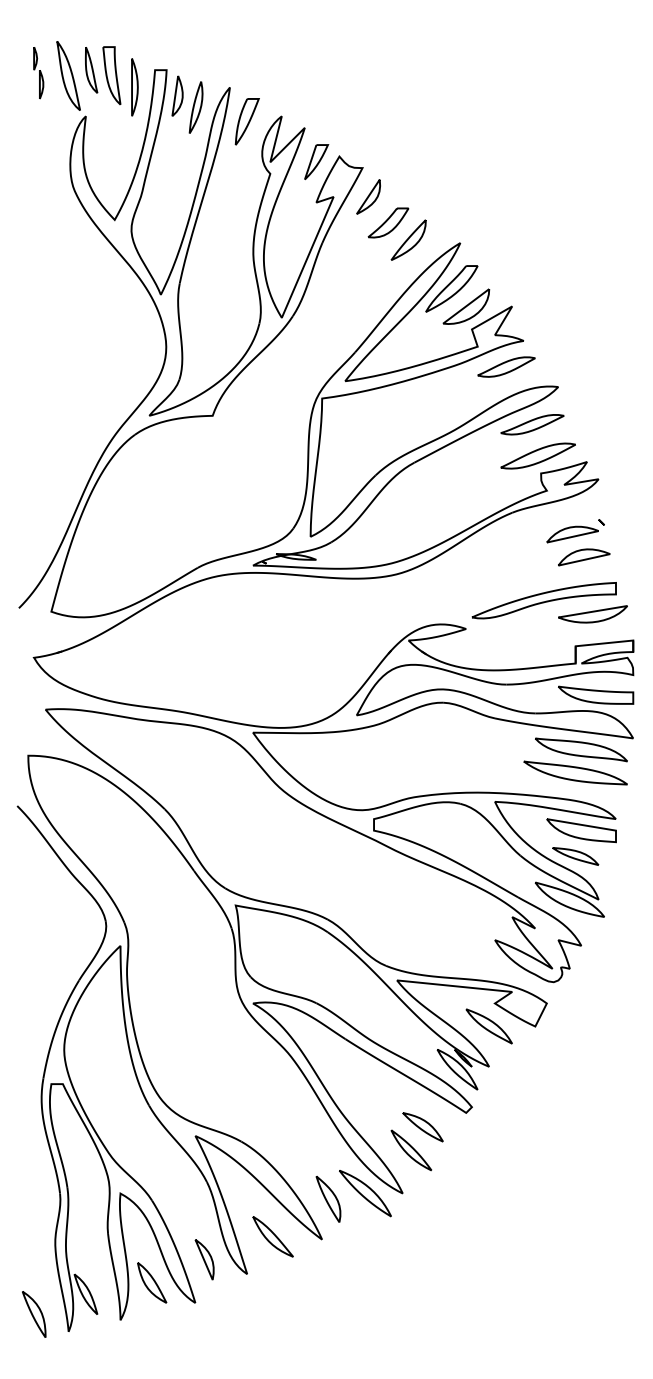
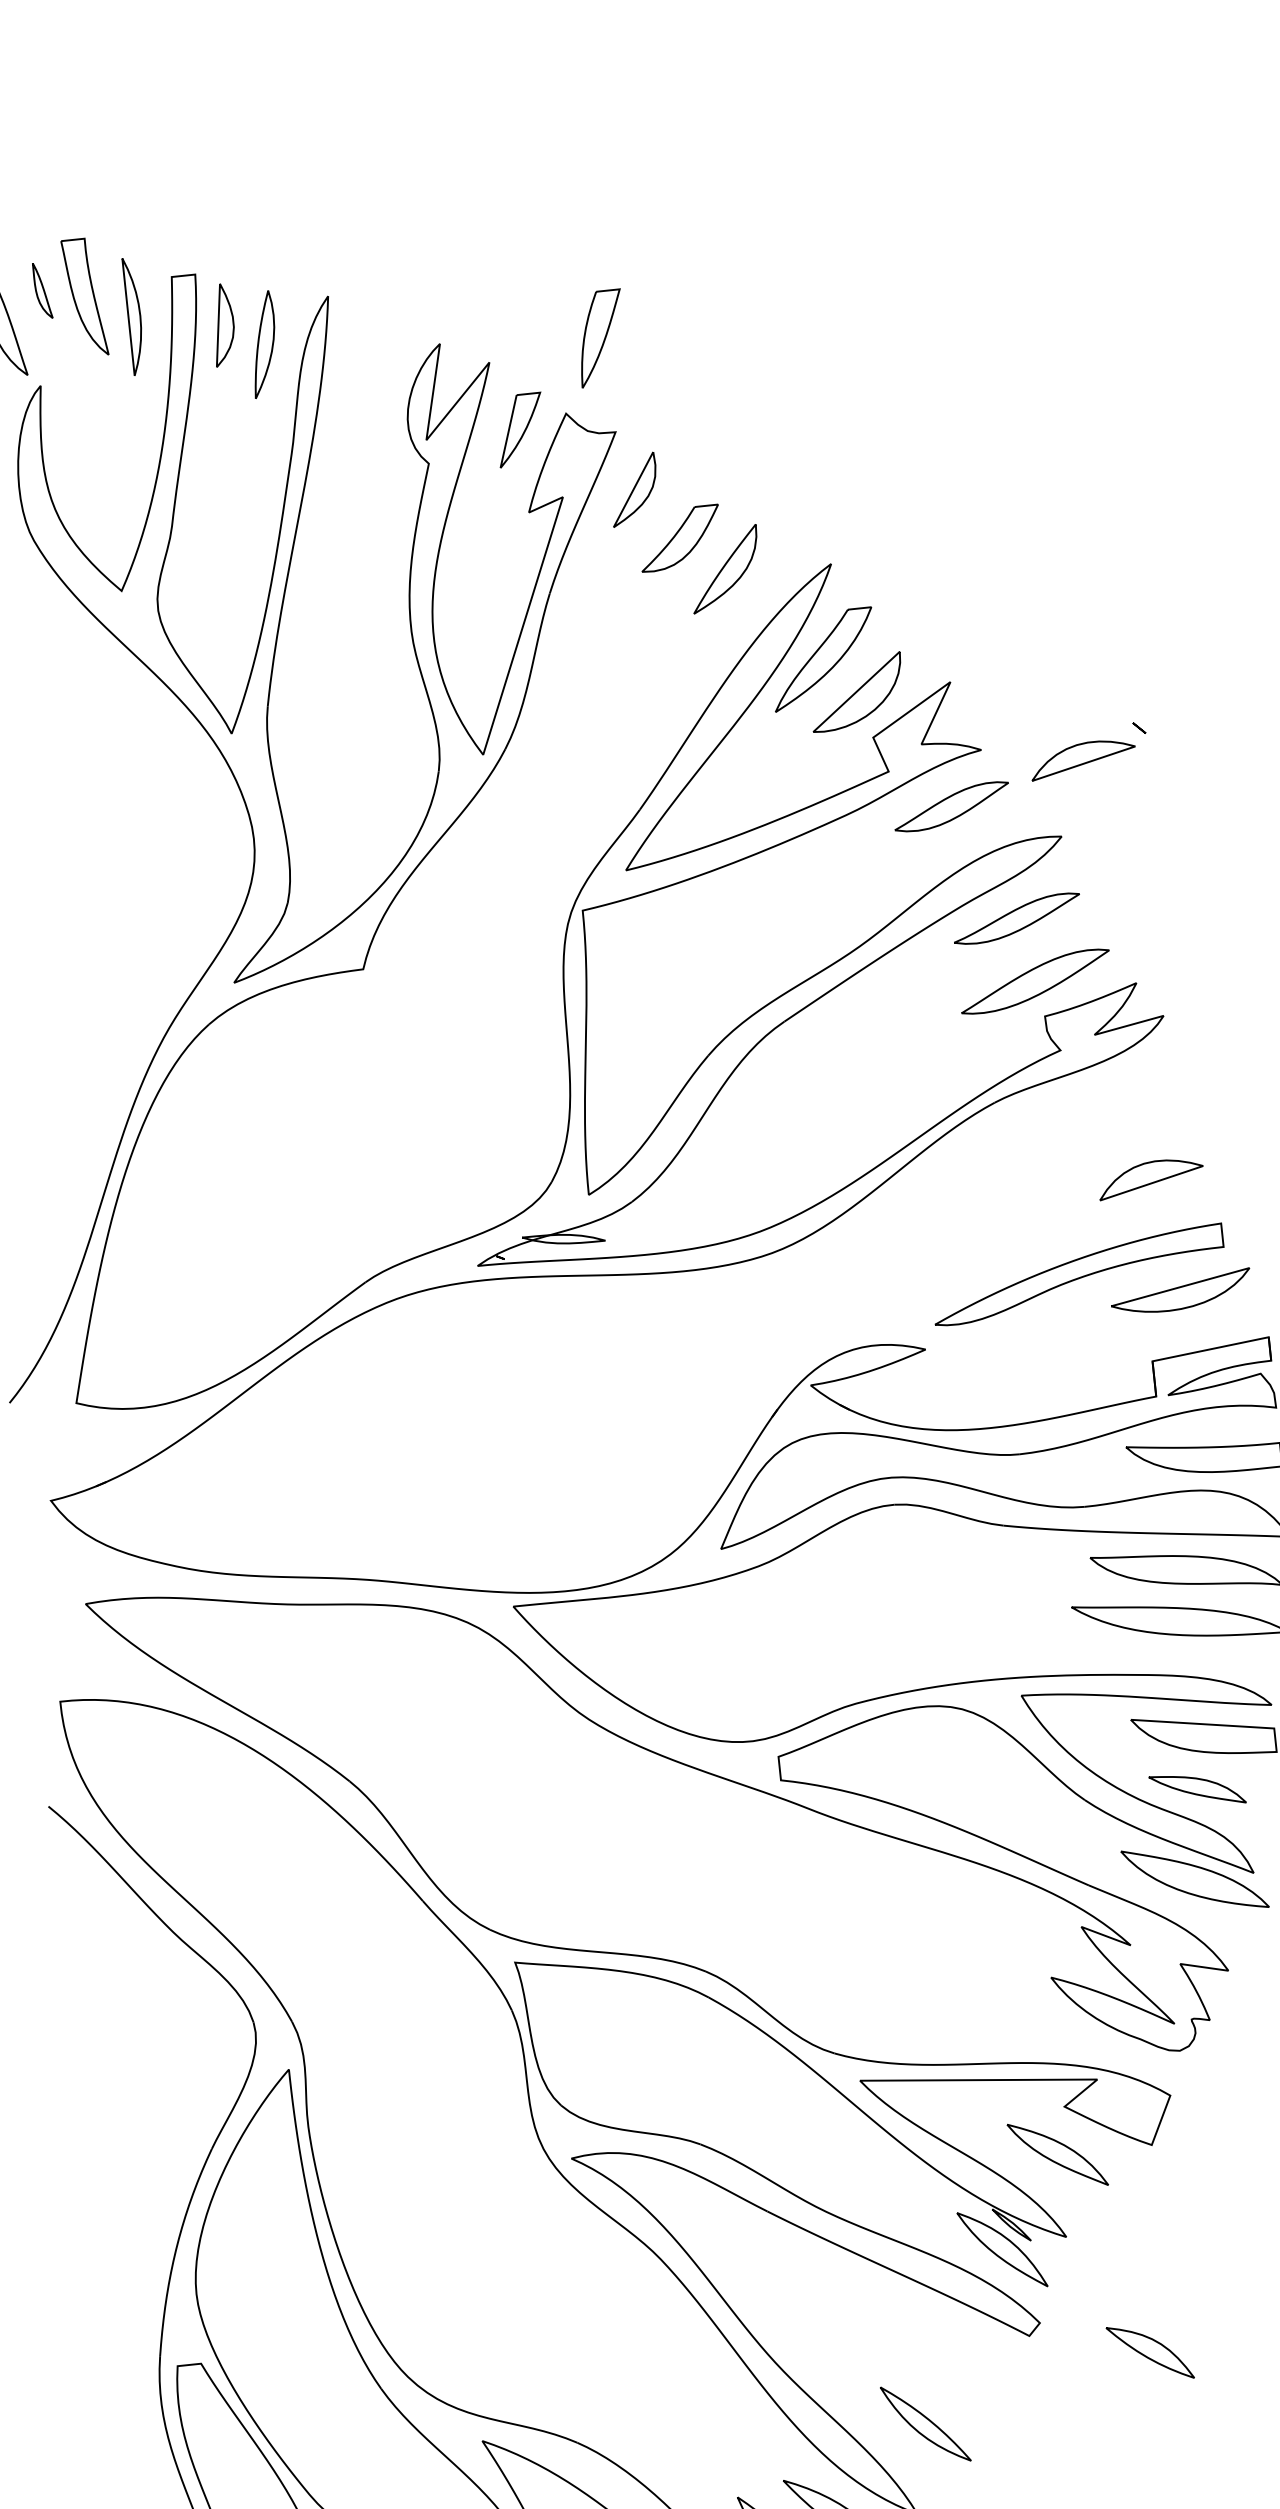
part: (91, 70) -> (42, 291), size x0.6
part: (246, 121) -> (599, 337), moved
part: (575, 531) -> (1088, 752), moved
part: (422, 1127) -> (1149, 2353), moved

